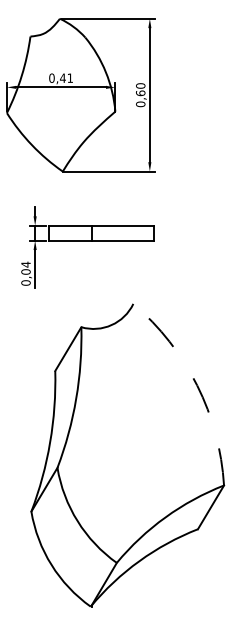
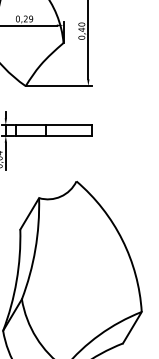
text: (66, 77) -> (28, 18), 0,41 -> 0,29
text: (140, 93) -> (81, 29), 0,60 -> 0,40
arc: (197, 385) -> (122, 240), dashed -> solid

